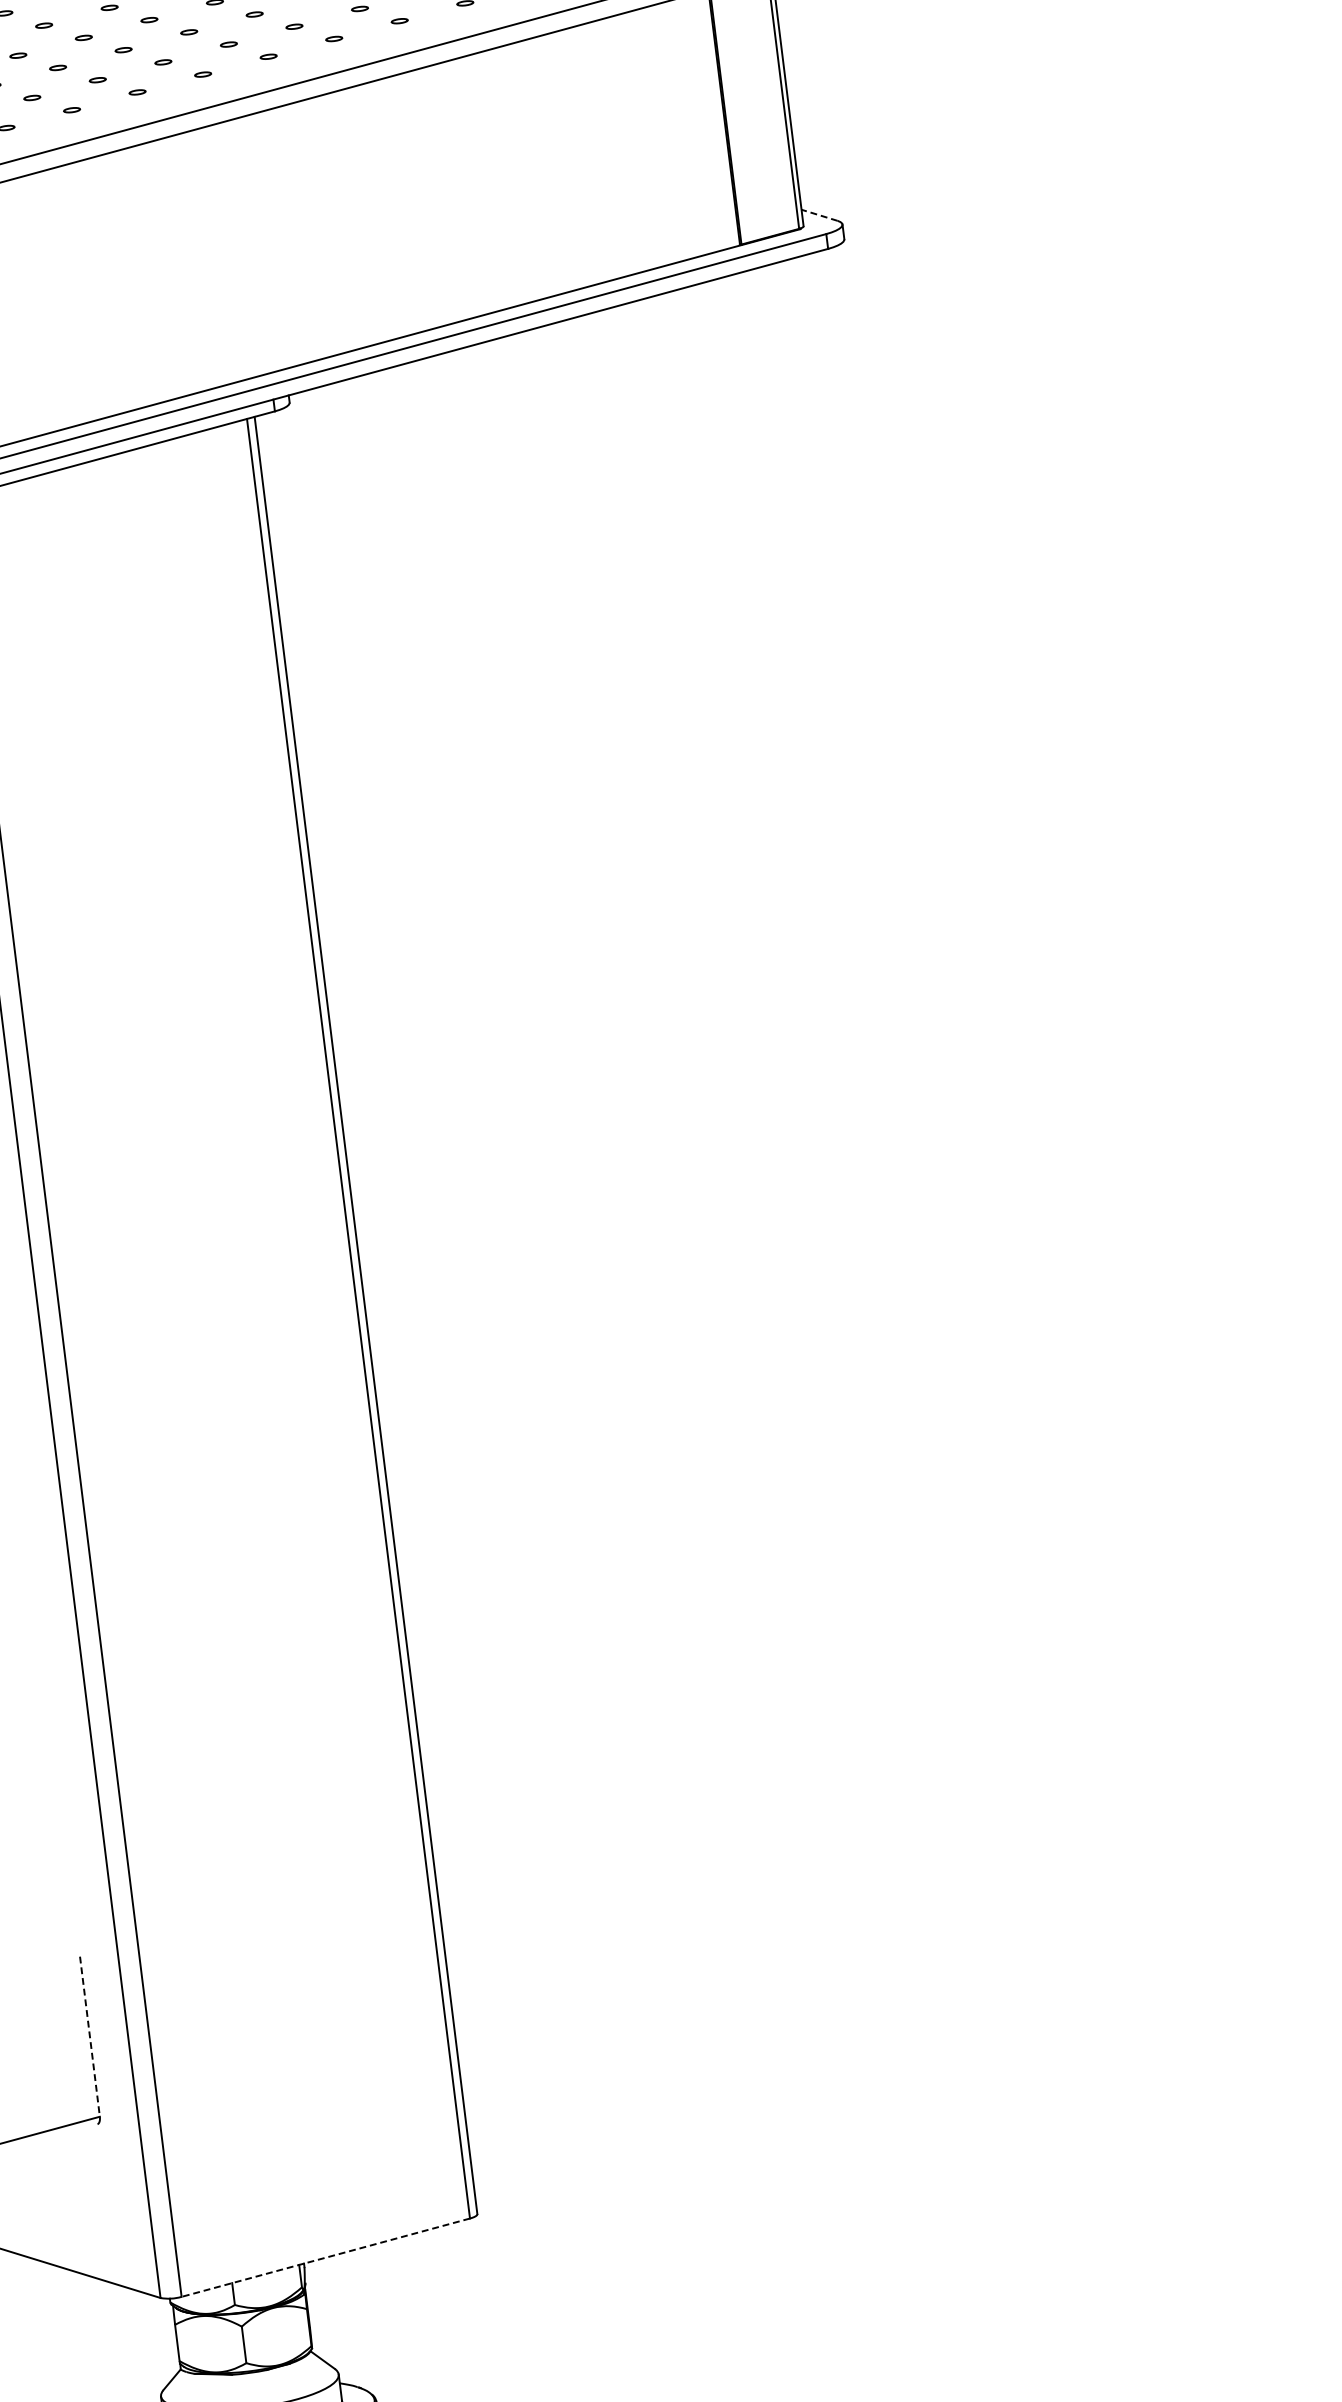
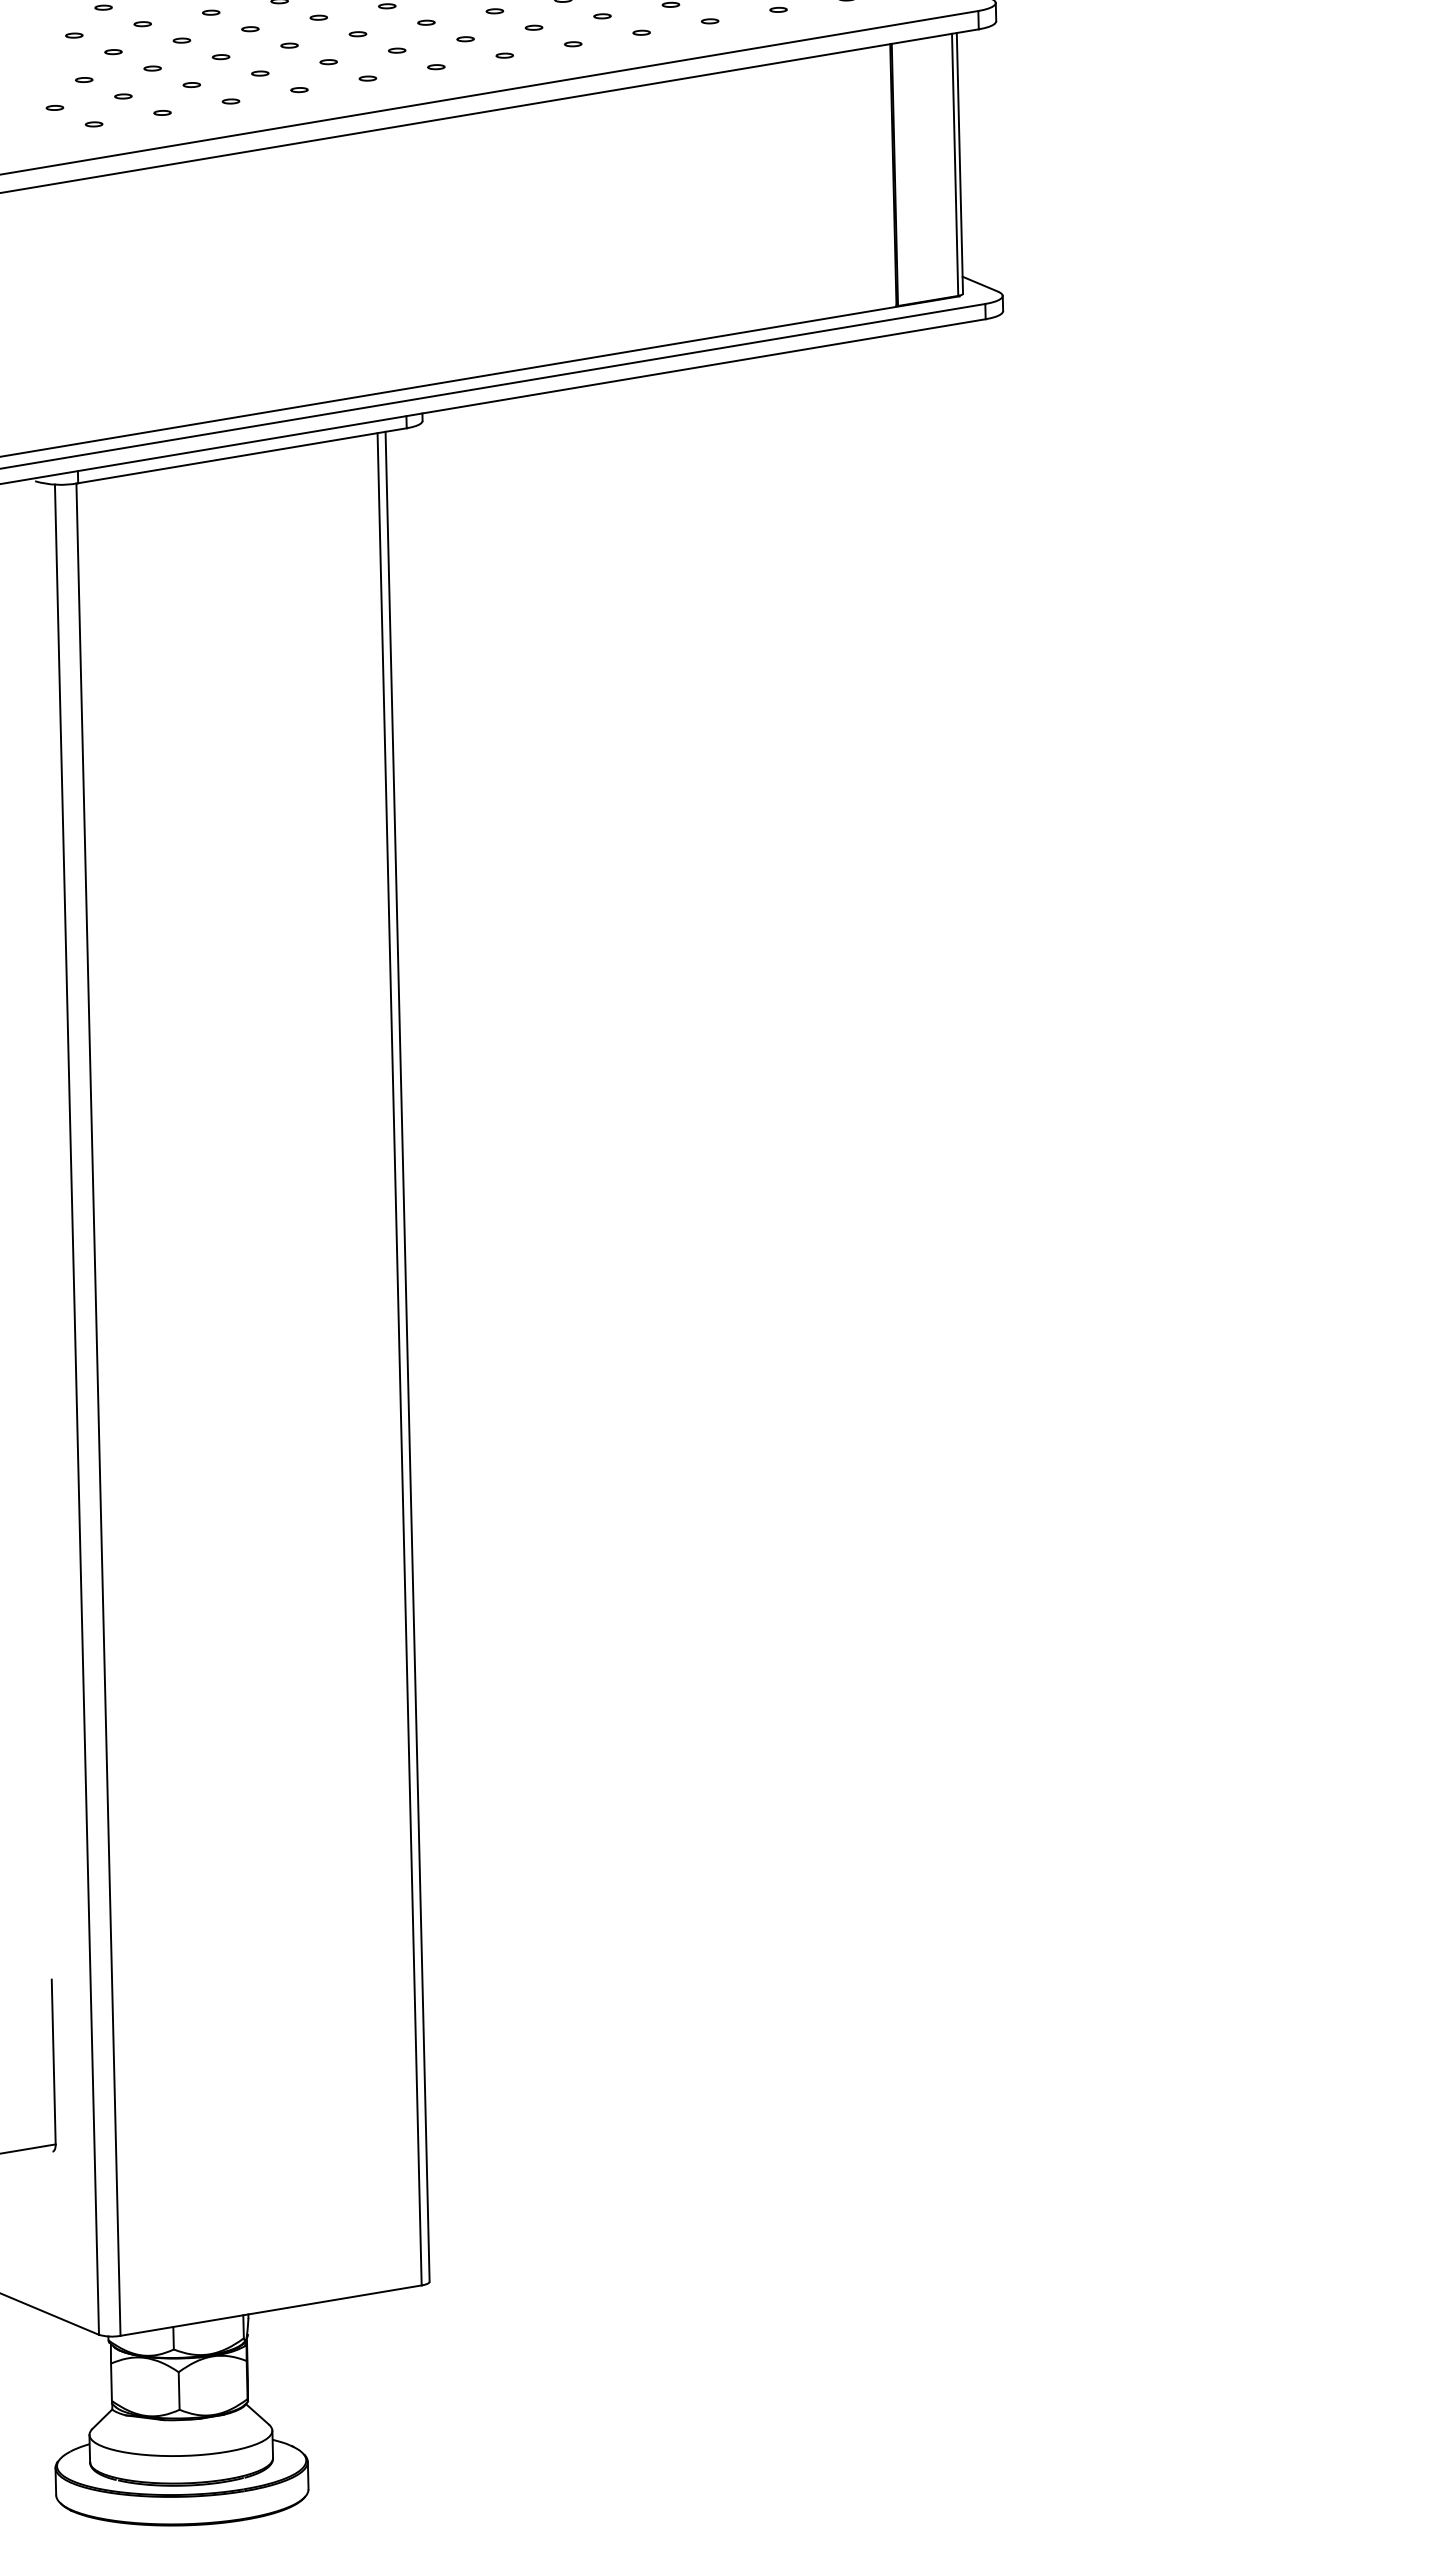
line: (818, 215) -> (979, 284), dashed -> solid
line: (89, 2037) -> (53, 2062), dashed -> solid
line: (326, 2257) -> (271, 2310), dashed -> solid

